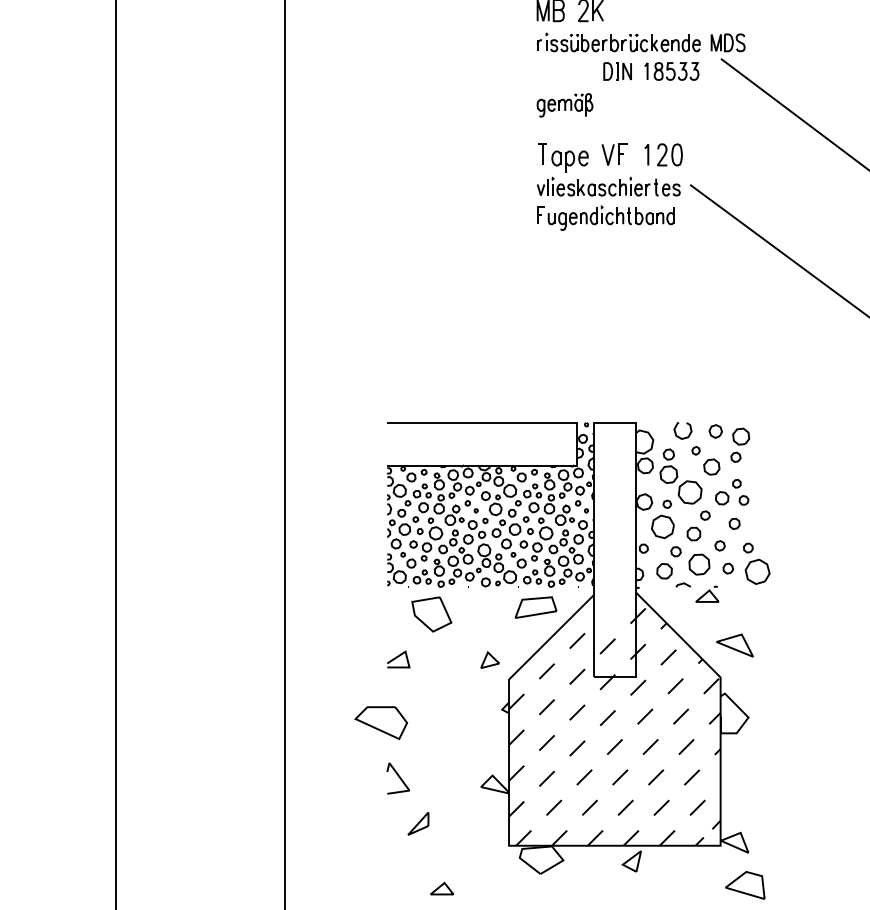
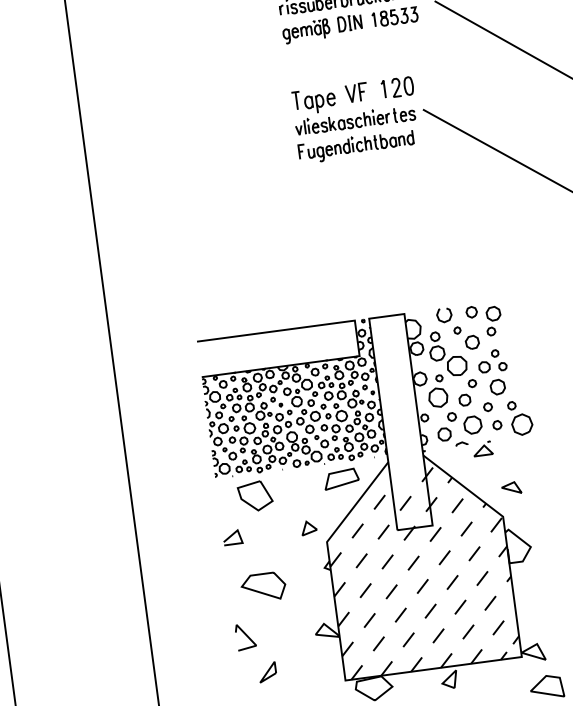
part: (564, 105) -> (305, 31), moved
part: (734, 523) -> (497, 386), size x1.67
part: (734, 644) -> (511, 487), size x0.62
part: (380, 723) -> (263, 587), moved

